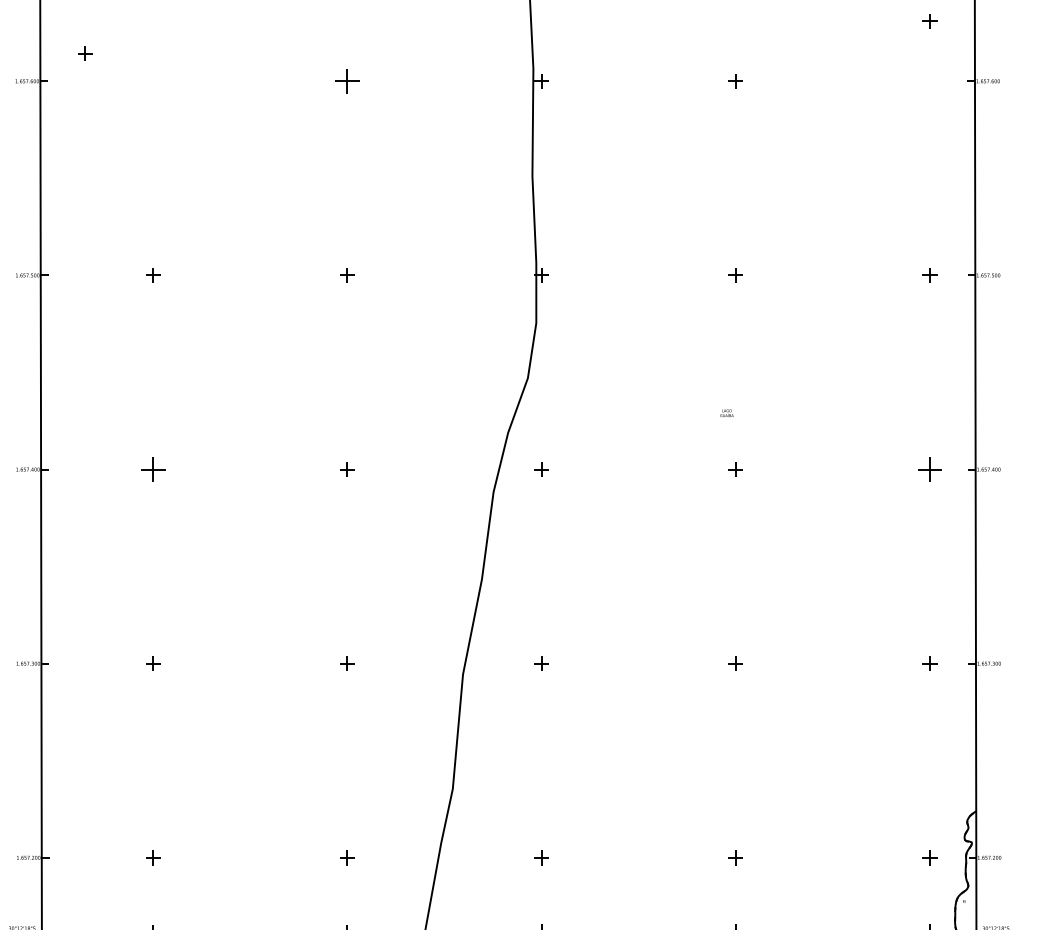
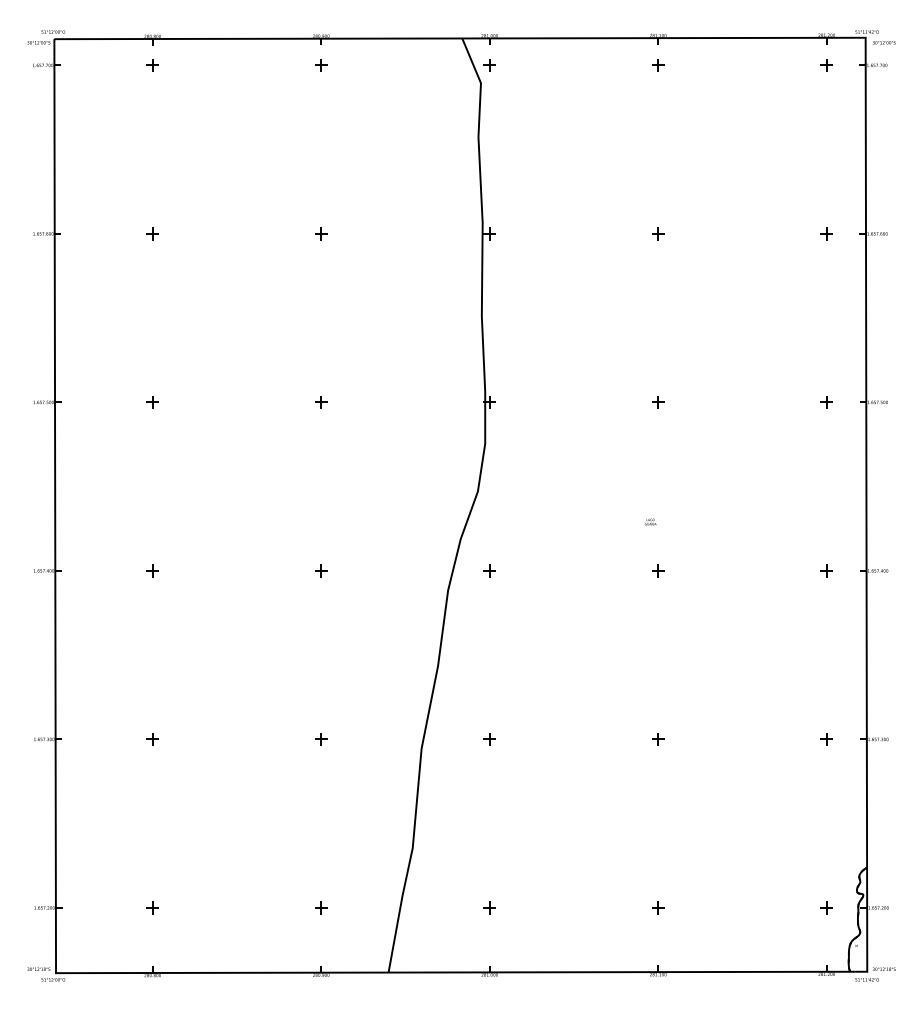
part: (929, 20) -> (826, 233), moved
part: (85, 53) -> (152, 233), moved
part: (347, 80) -> (321, 233), size x0.62
part: (153, 469) -> (152, 570), size x0.62
part: (929, 469) -> (826, 570), size x0.62

